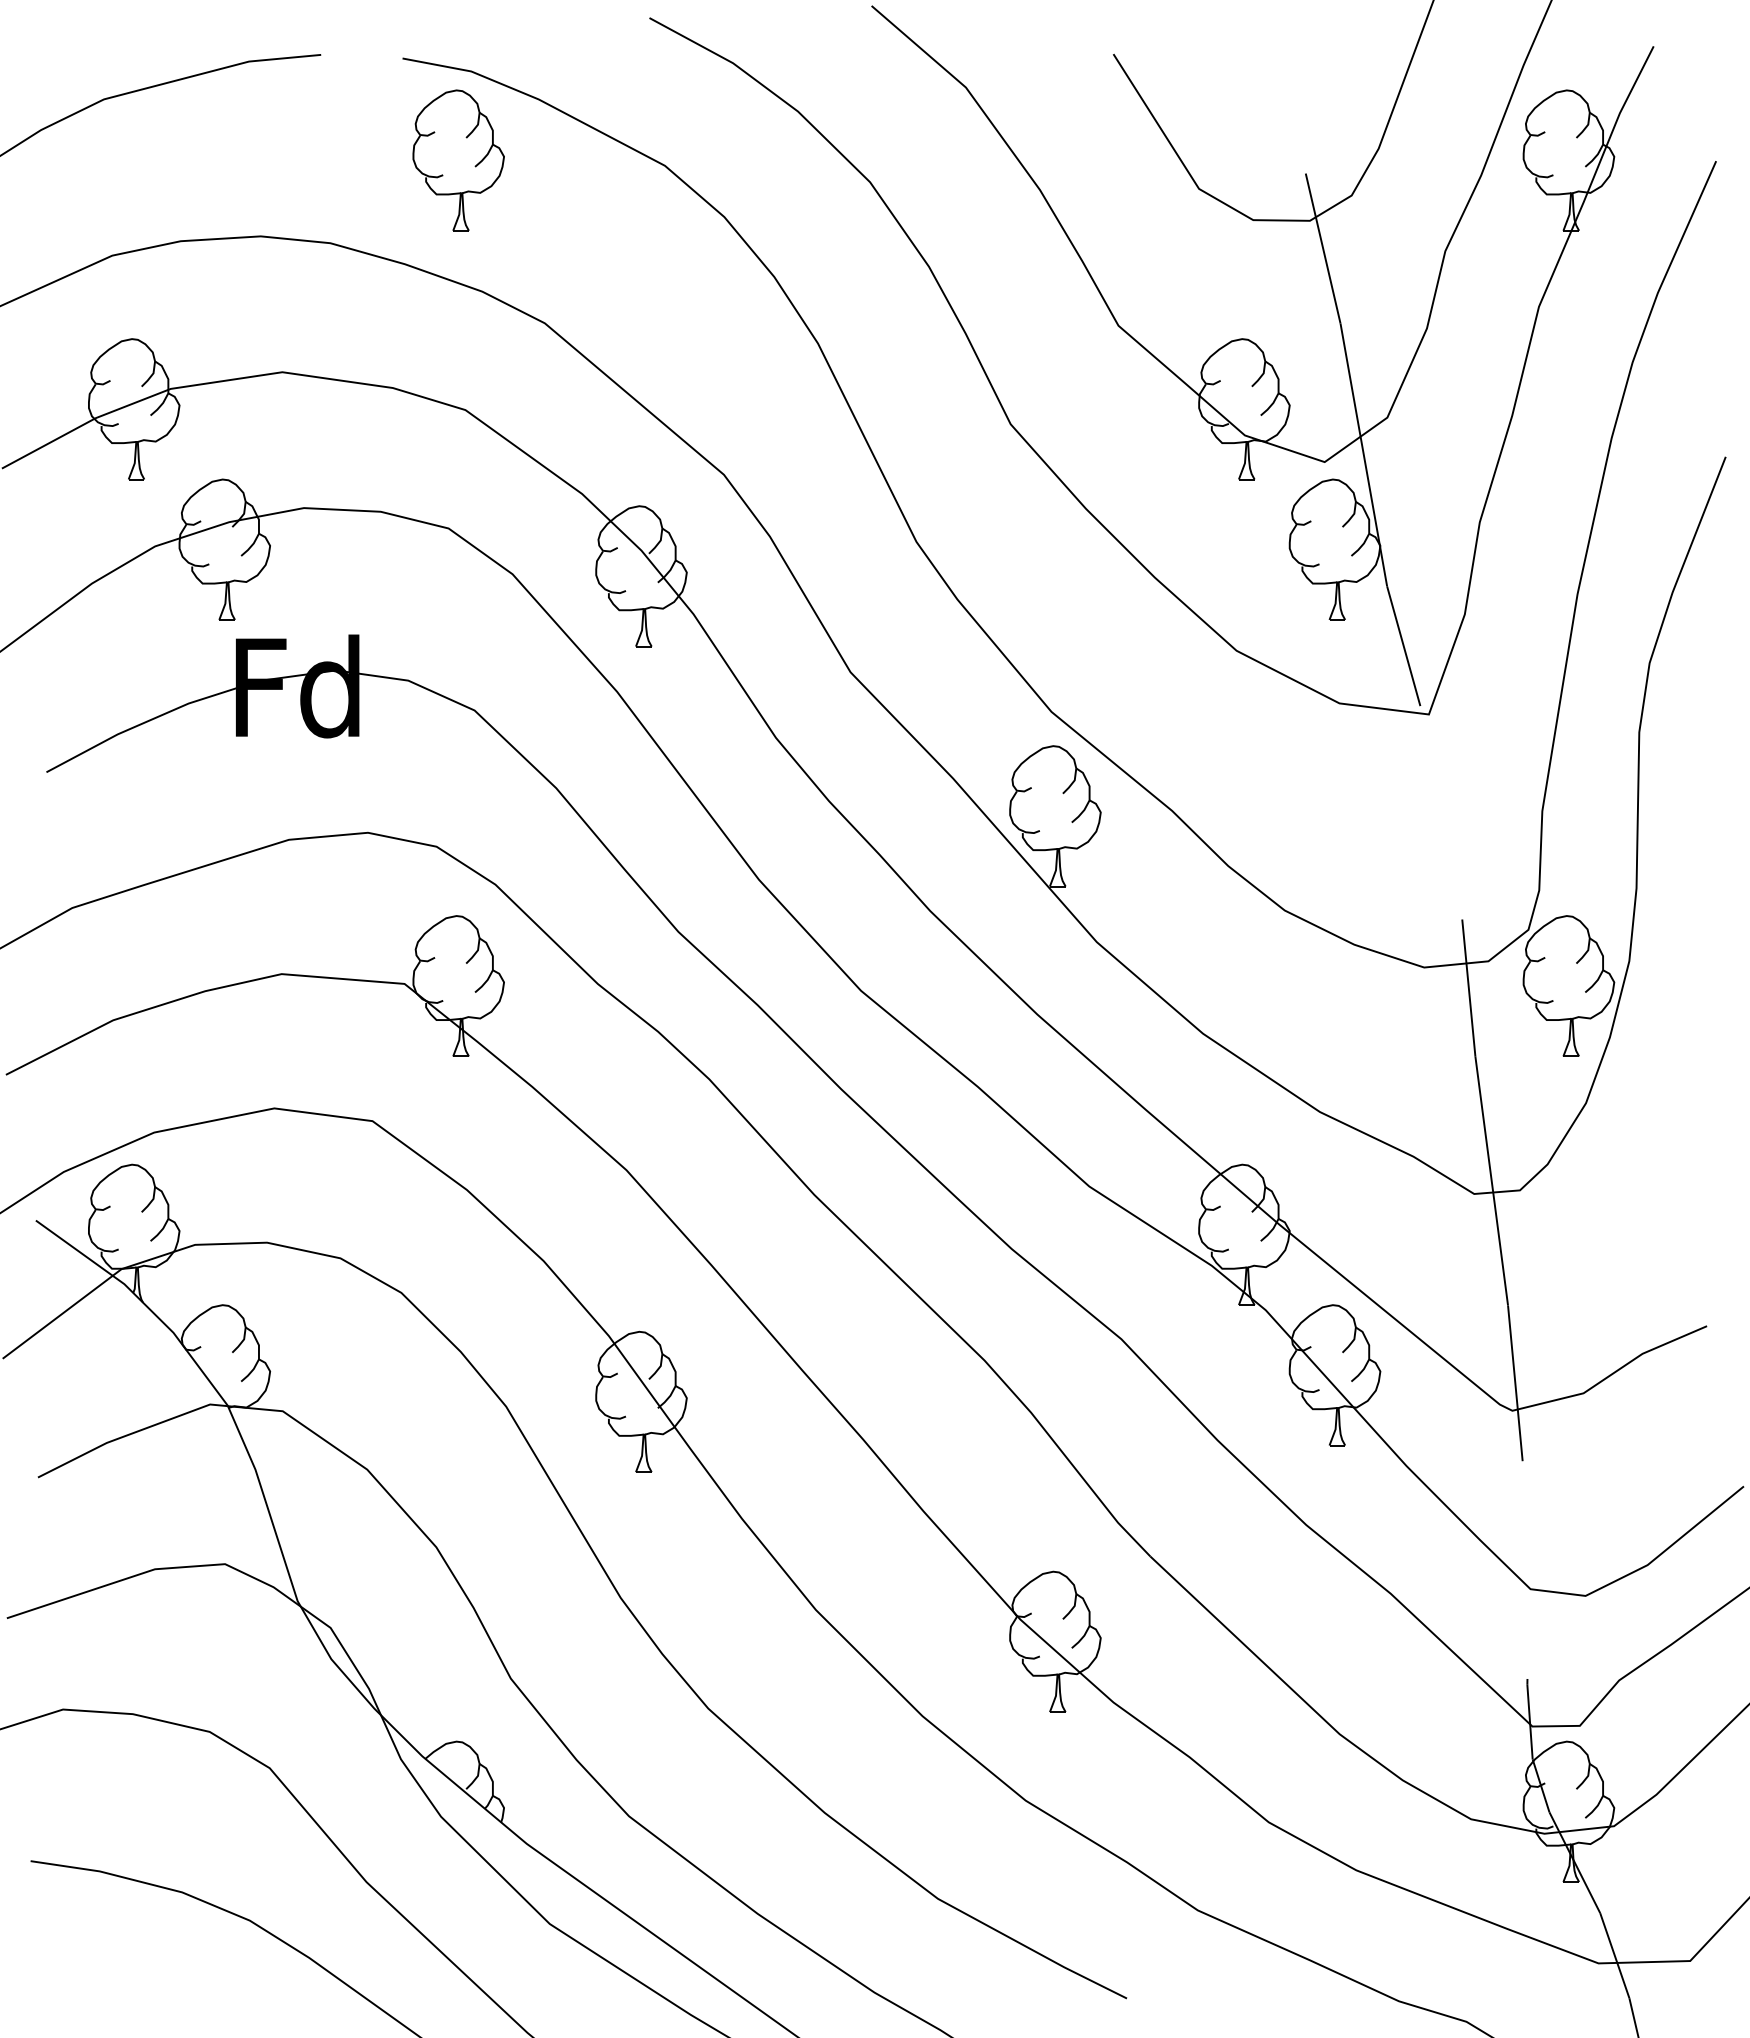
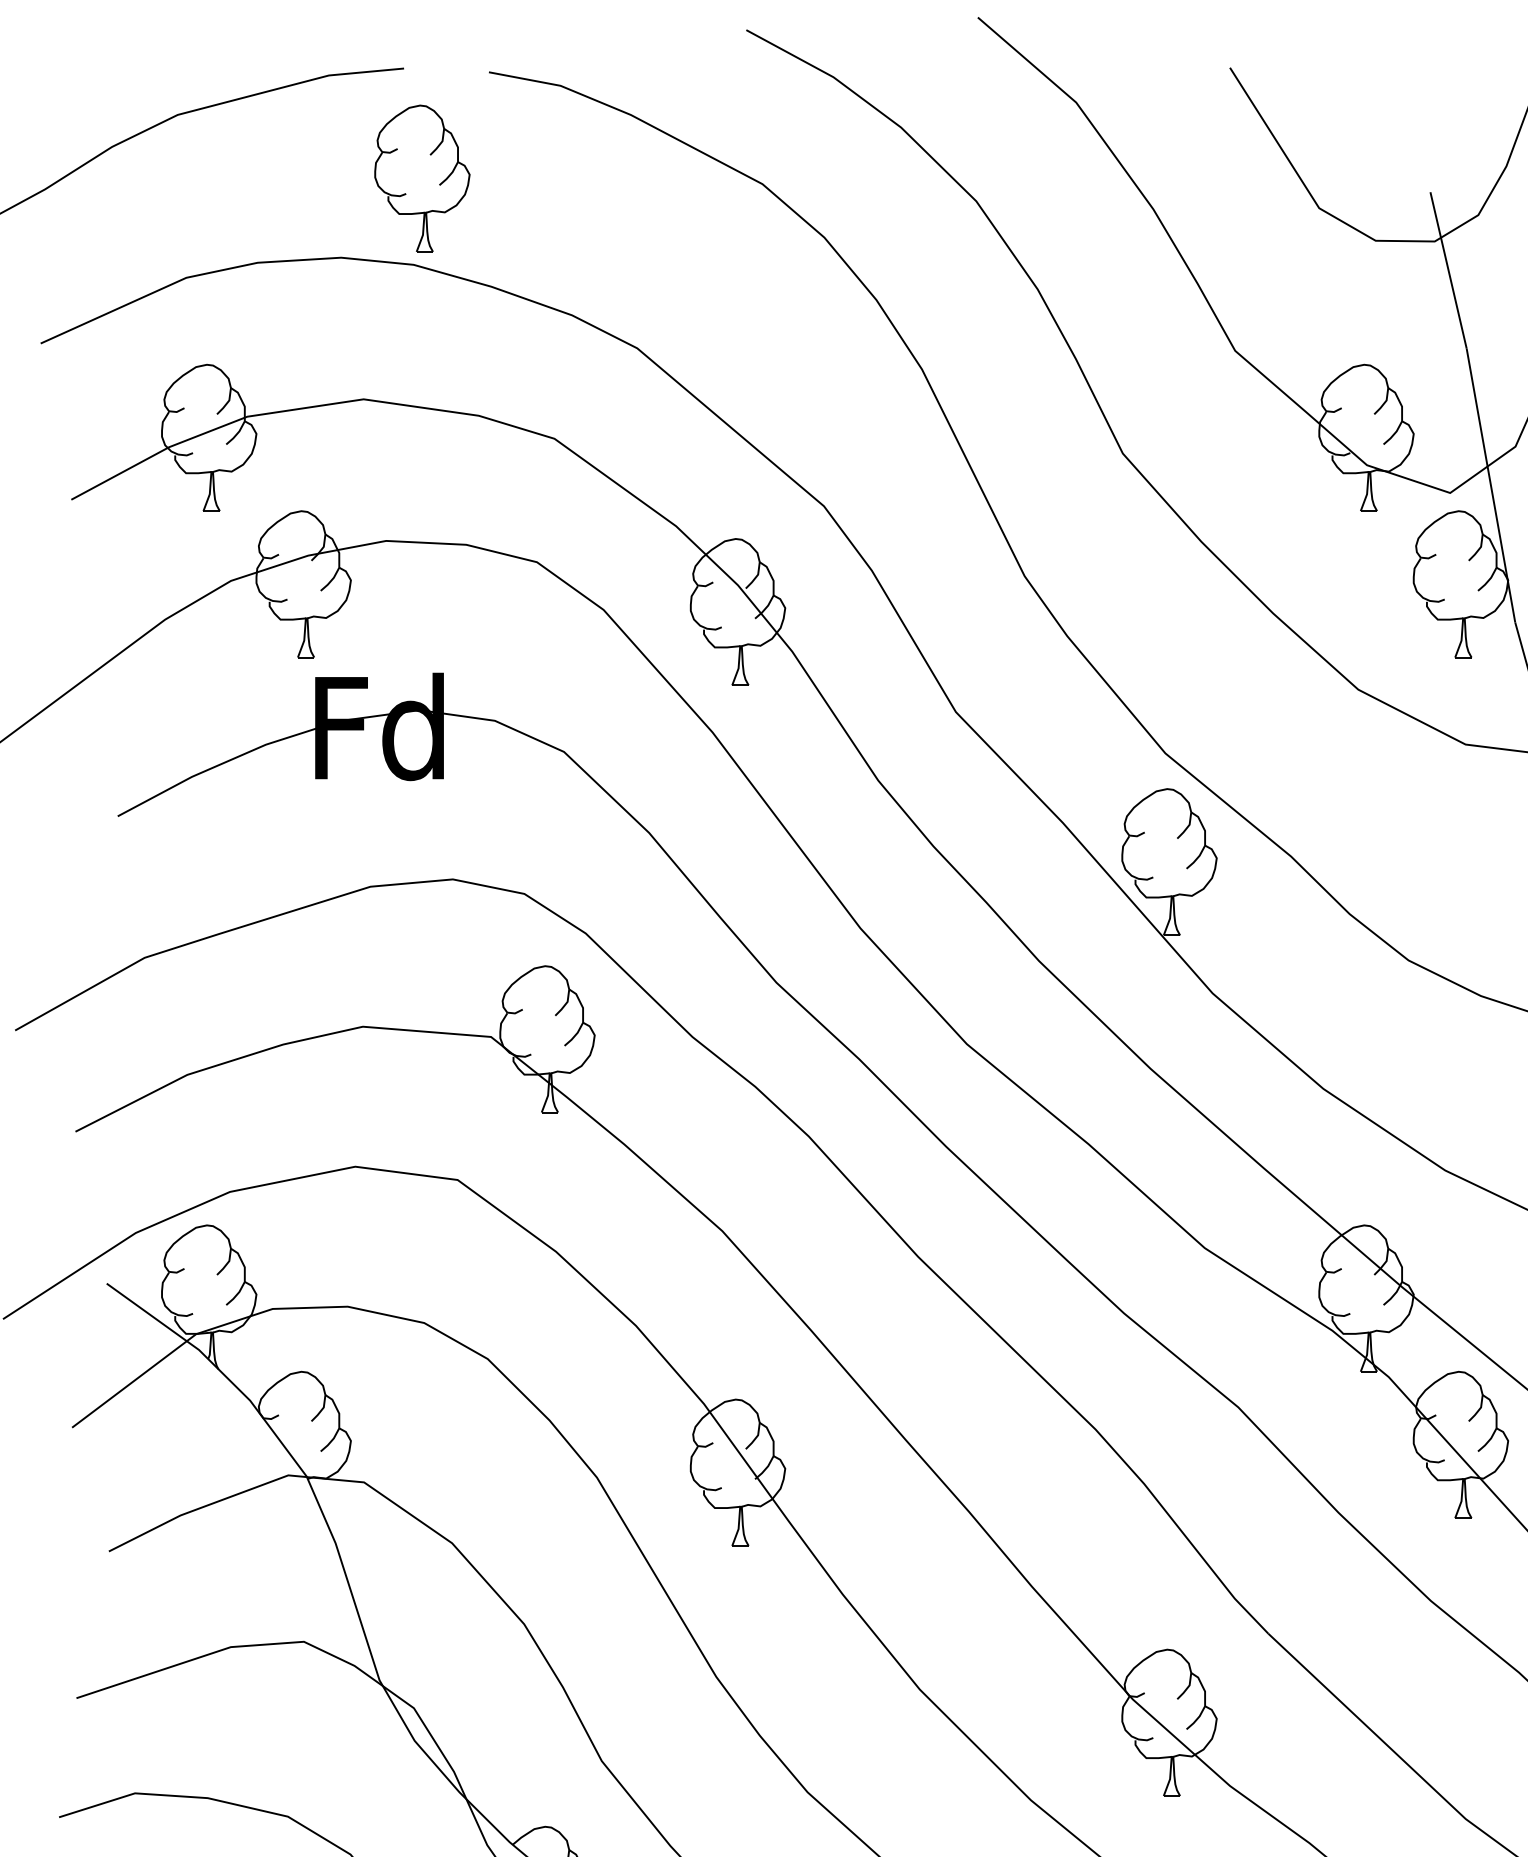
part: (458, 160) -> (422, 178), moved

